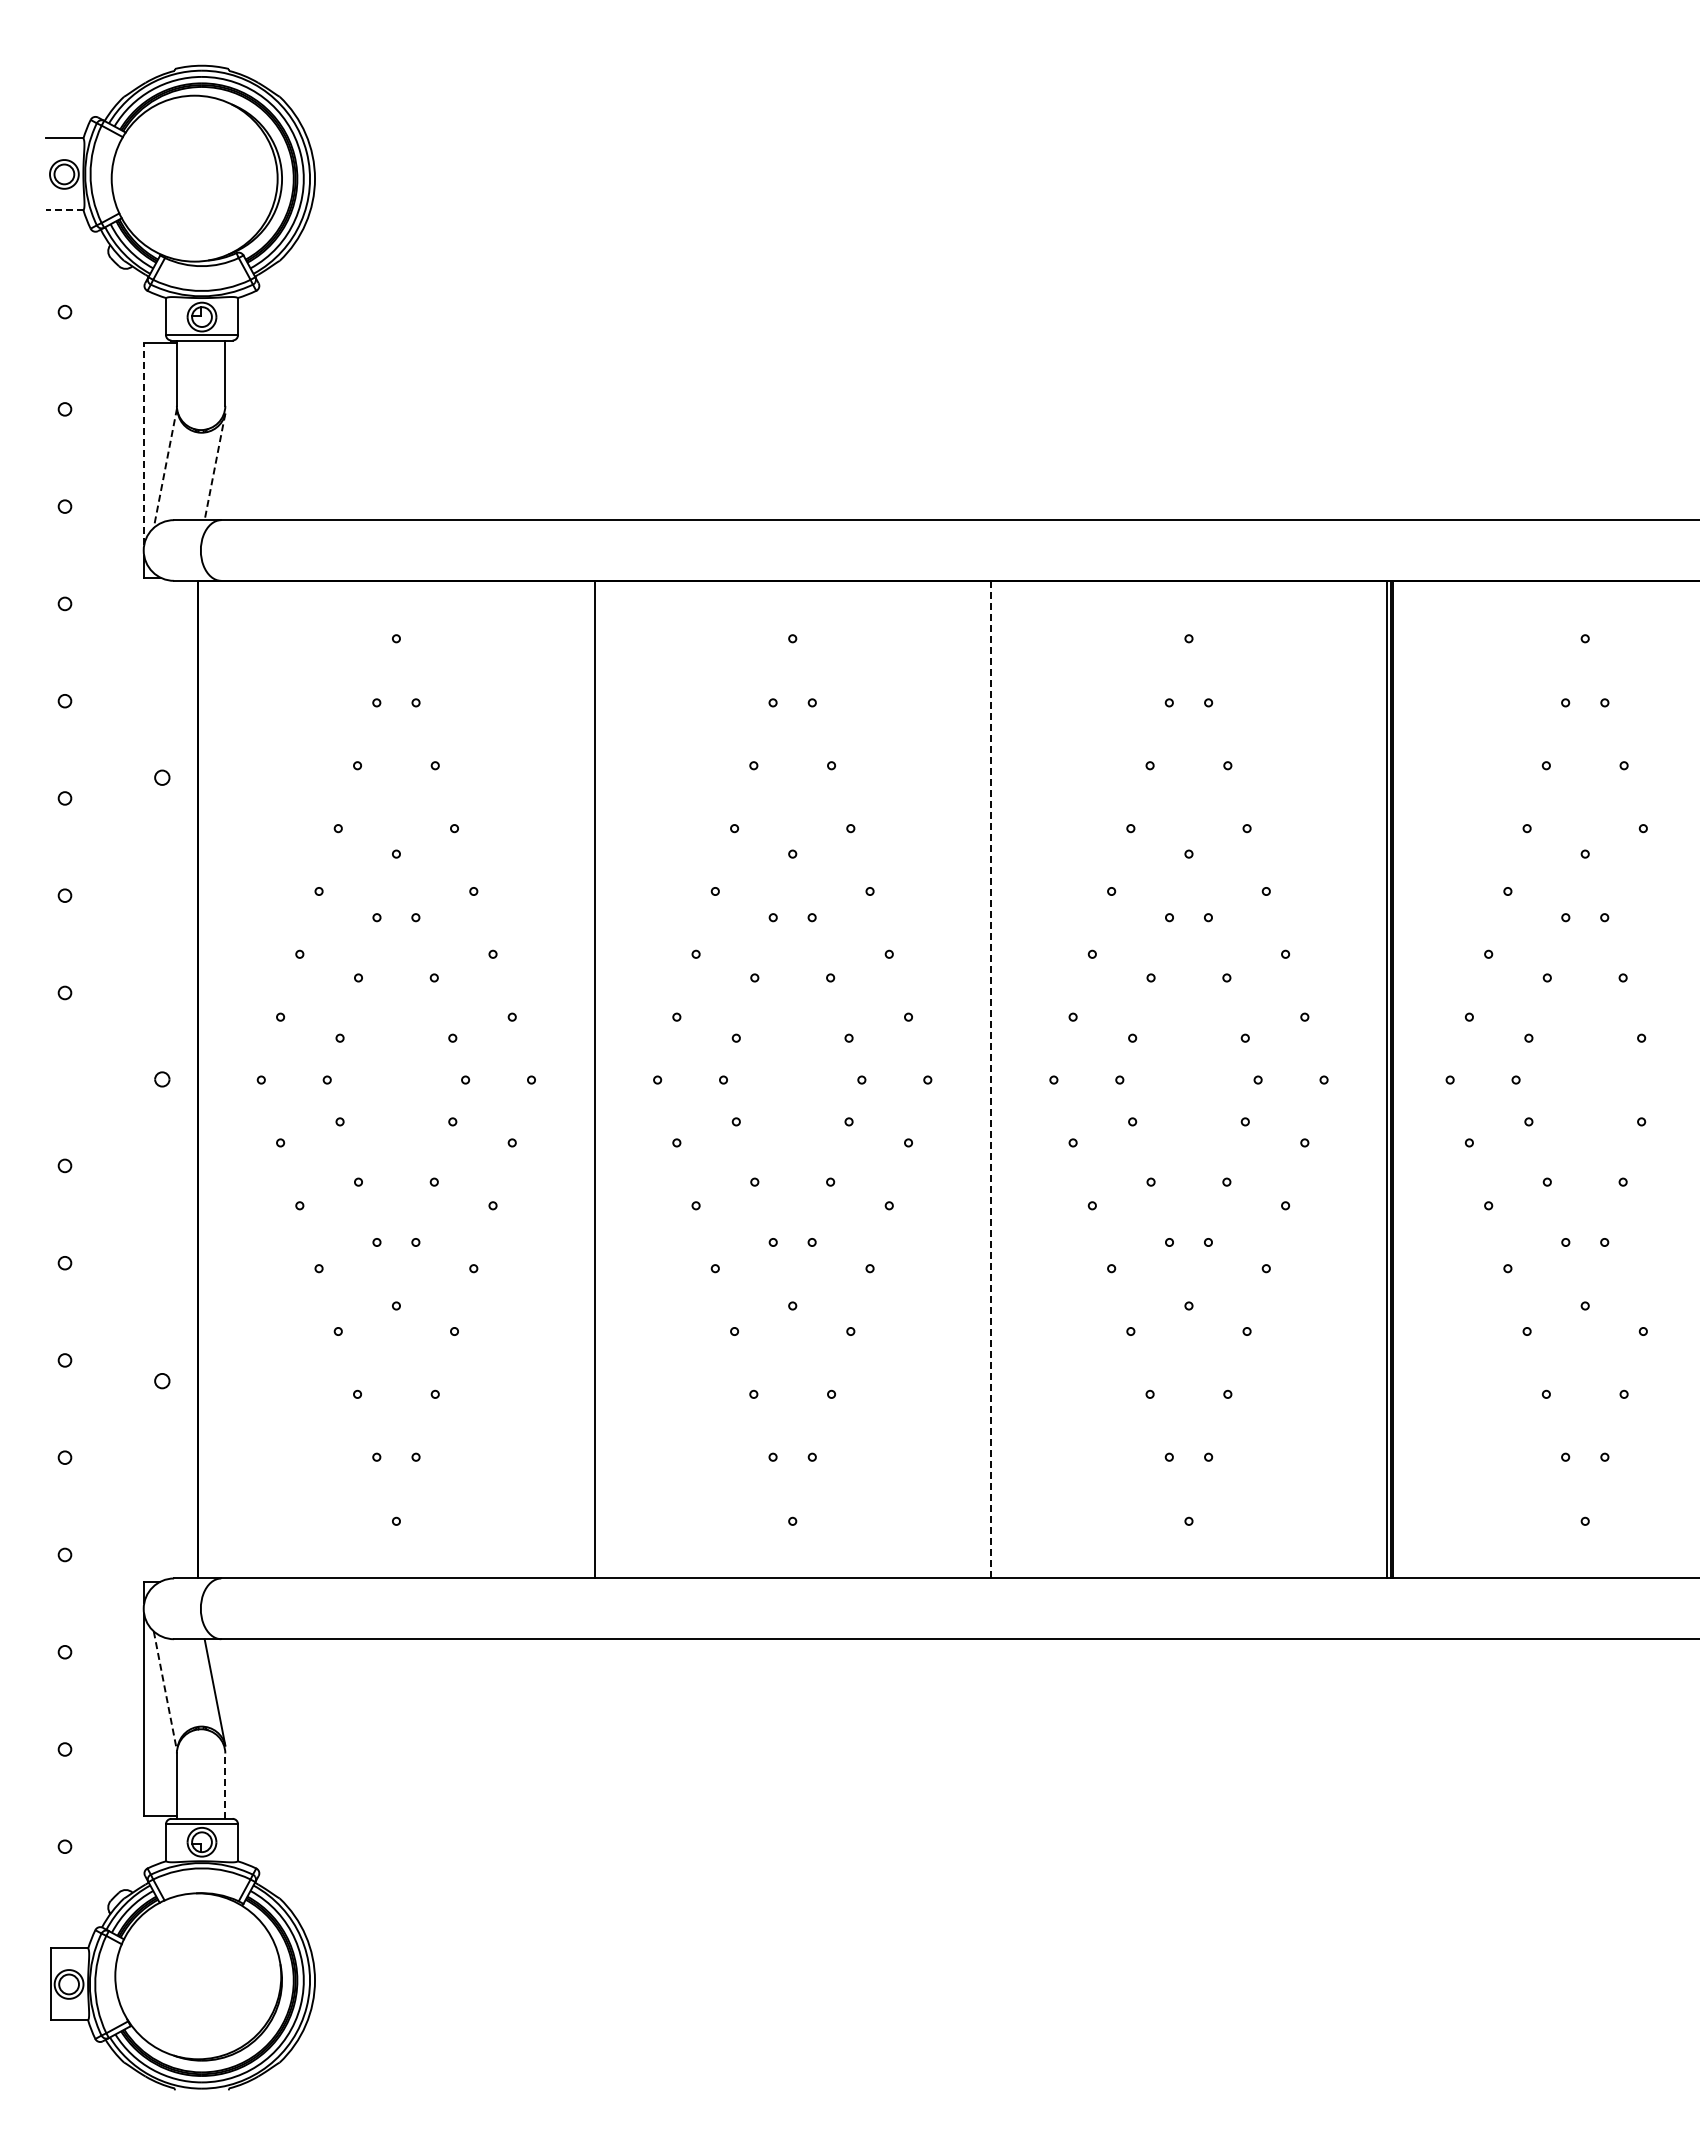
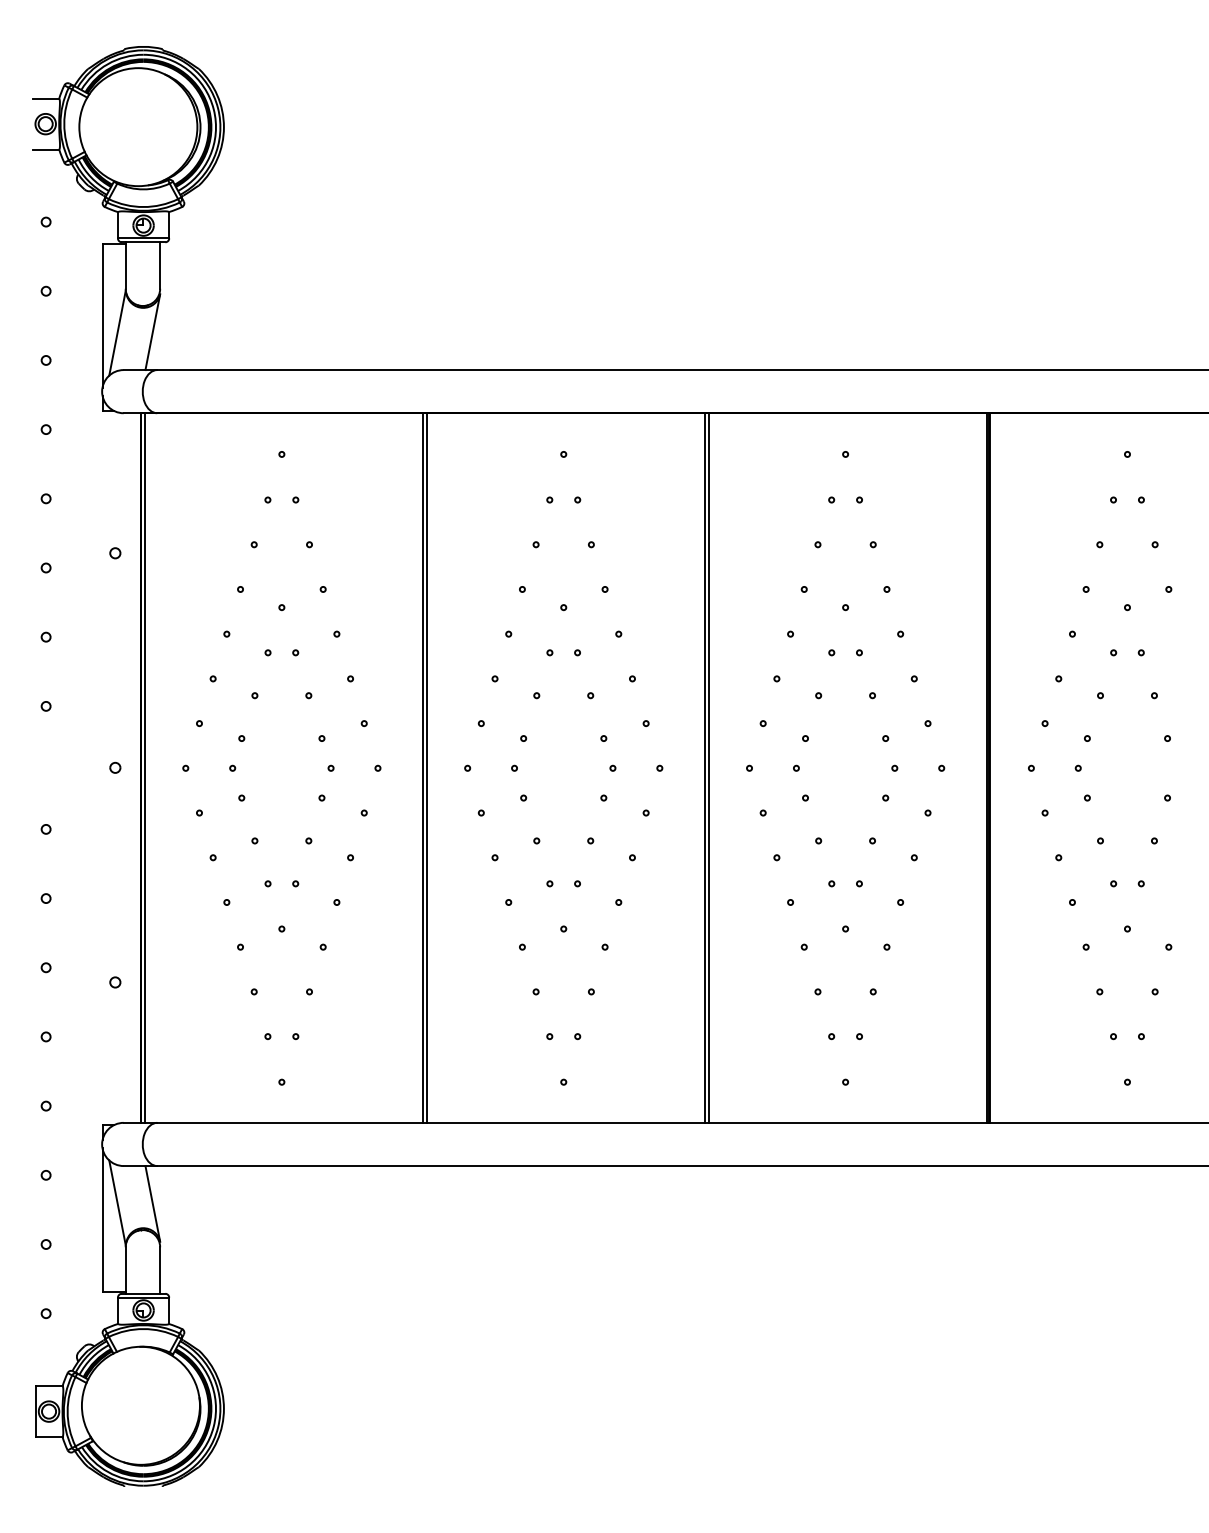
line: (64, 210) -> (45, 149), dashed -> solid
line: (144, 444) -> (102, 316), dashed -> solid
line: (214, 467) -> (152, 332), dashed -> solid
line: (165, 468) -> (117, 333), dashed -> solid
line: (203, 1079) -> (144, 767), added
line: (599, 1079) -> (426, 767), added
line: (990, 1079) -> (704, 767), dashed -> solid
line: (996, 1079) -> (708, 767), added
line: (165, 1691) -> (117, 1203), dashed -> solid
line: (225, 1786) -> (160, 1270), dashed -> solid

